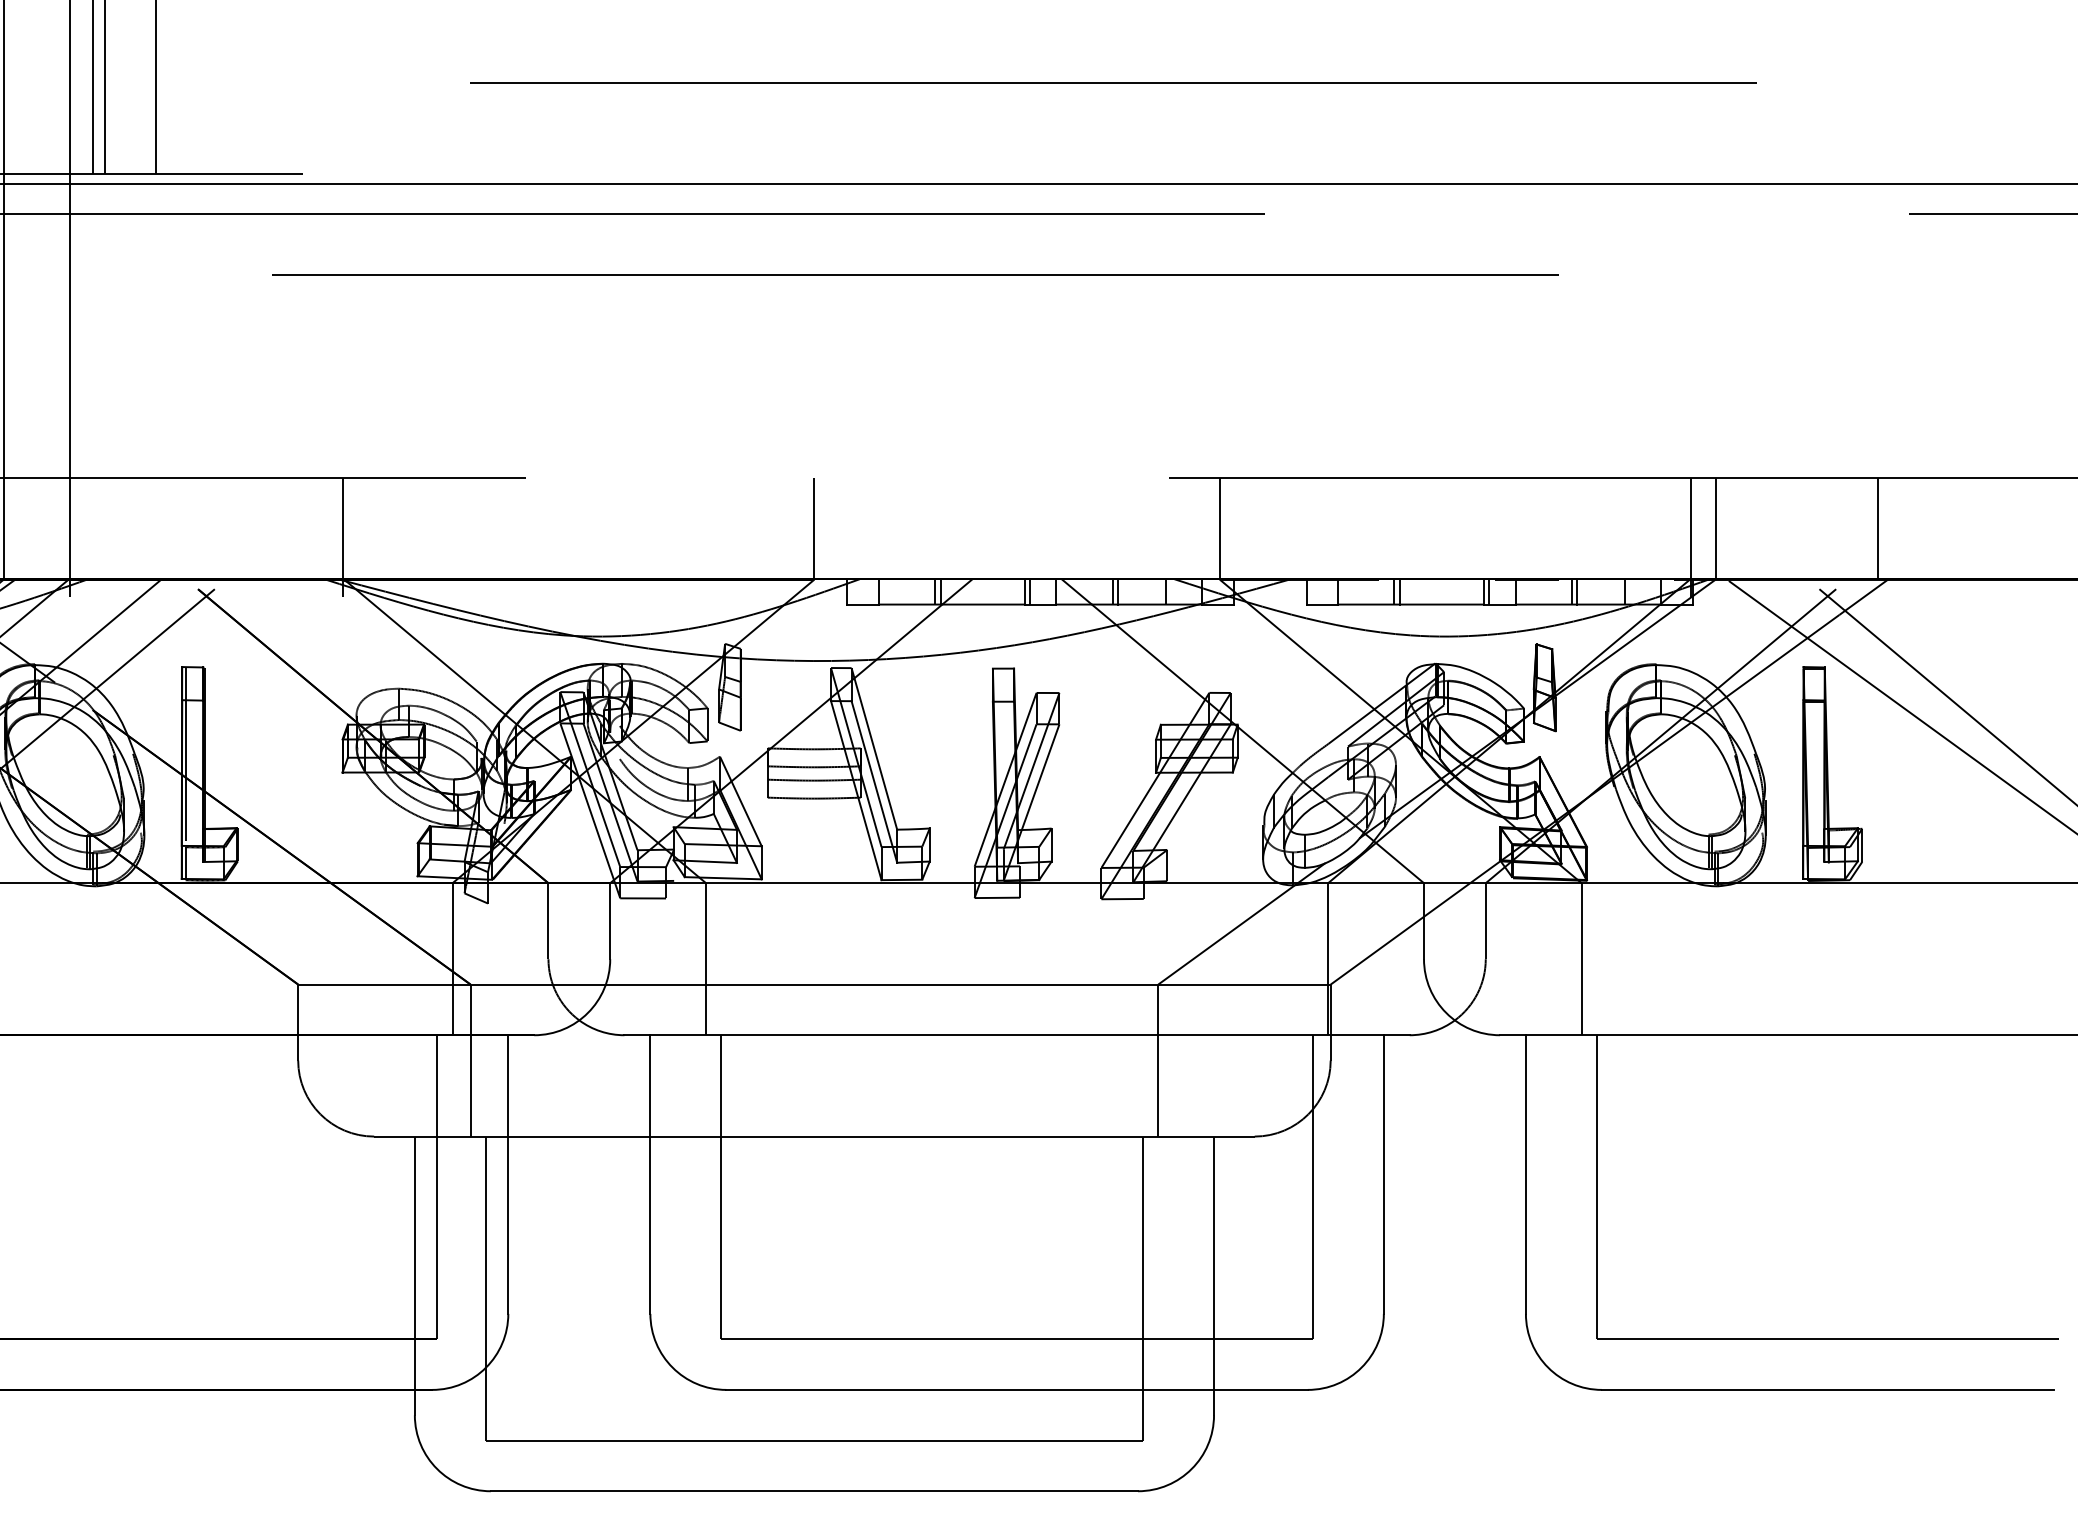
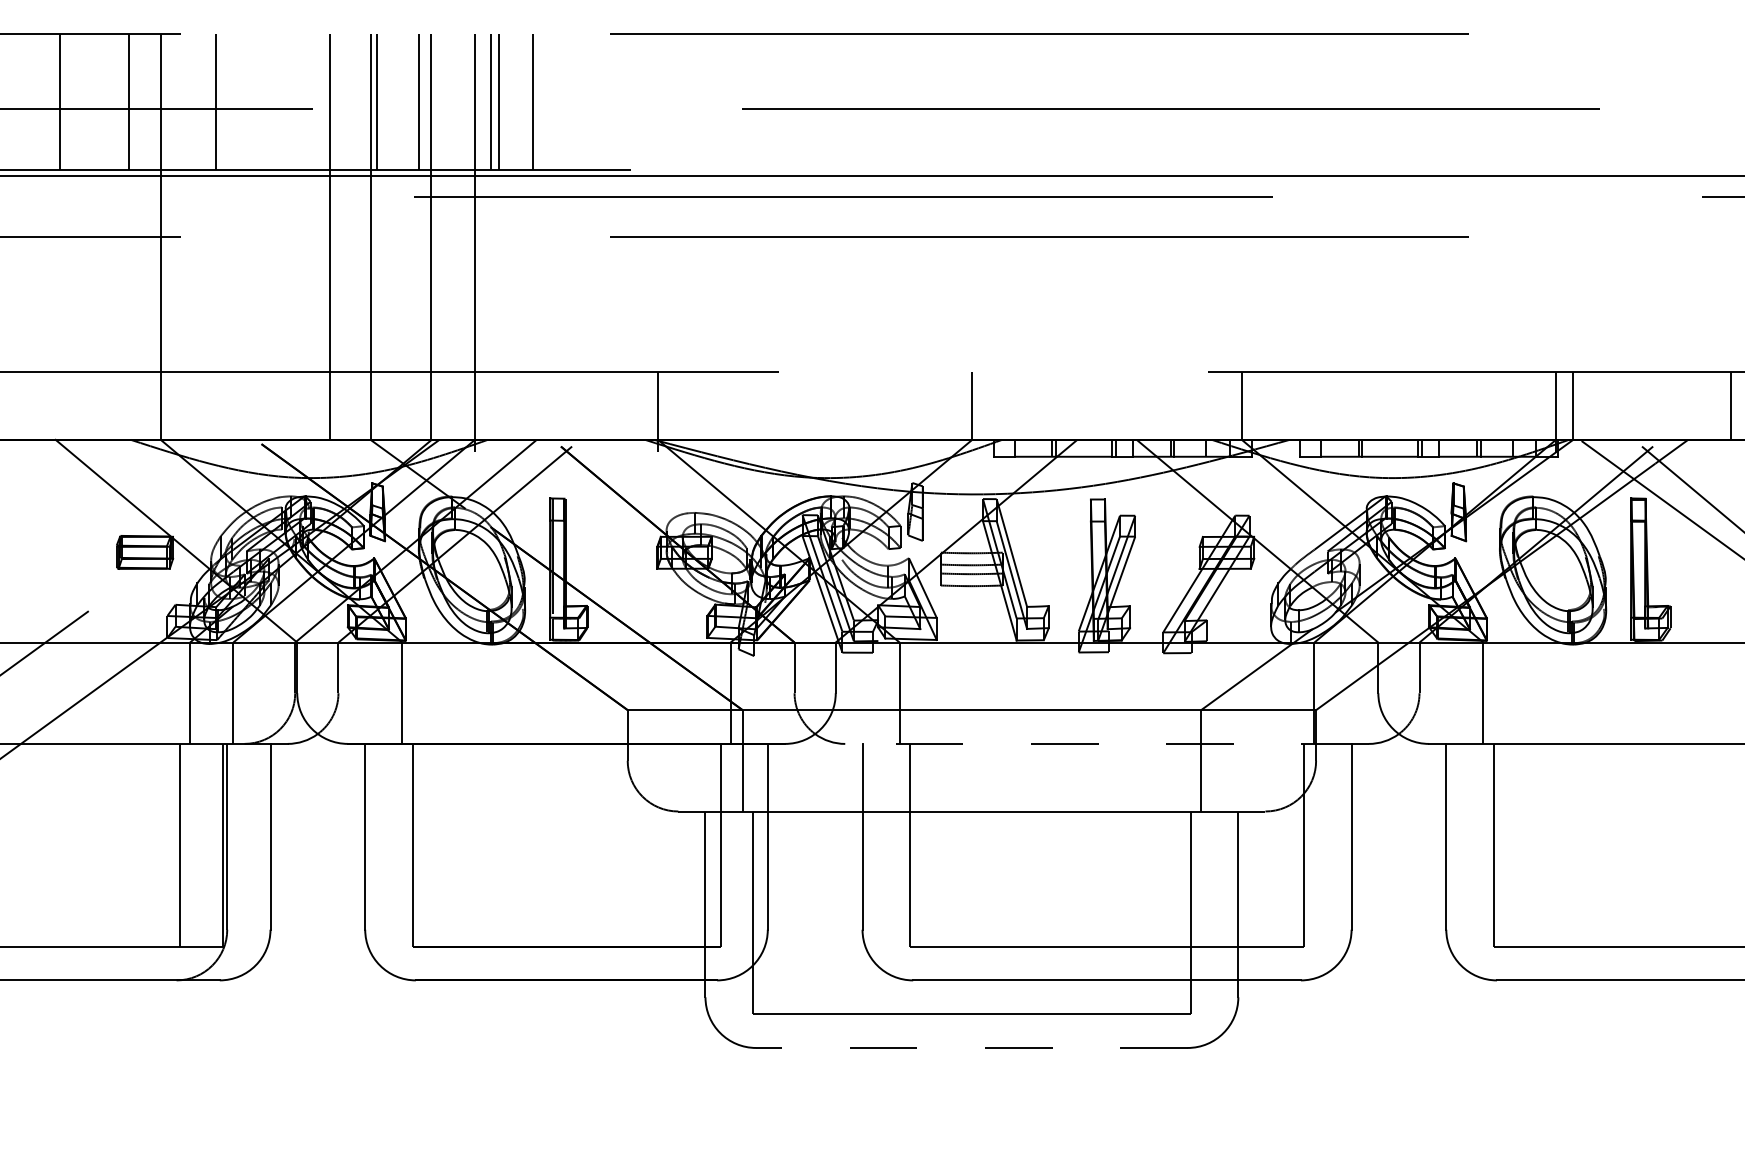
line: (1878, 527) -> (1731, 405), moved
line: (1017, 1034) -> (1107, 743), solid -> dashed
line: (813, 1490) -> (971, 1047), solid -> dashed

